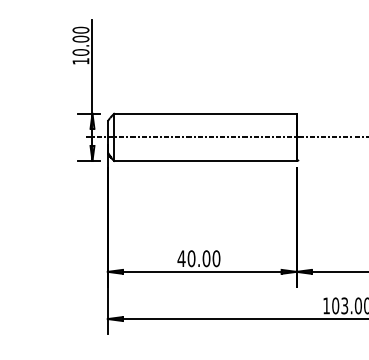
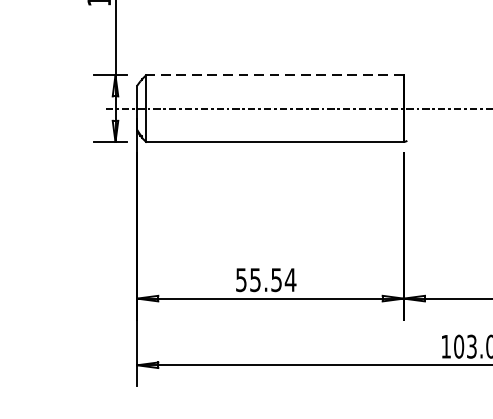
line: (204, 113) -> (273, 74), solid -> dashed
text: (198, 258) -> (265, 279), 40.00 -> 55.54

